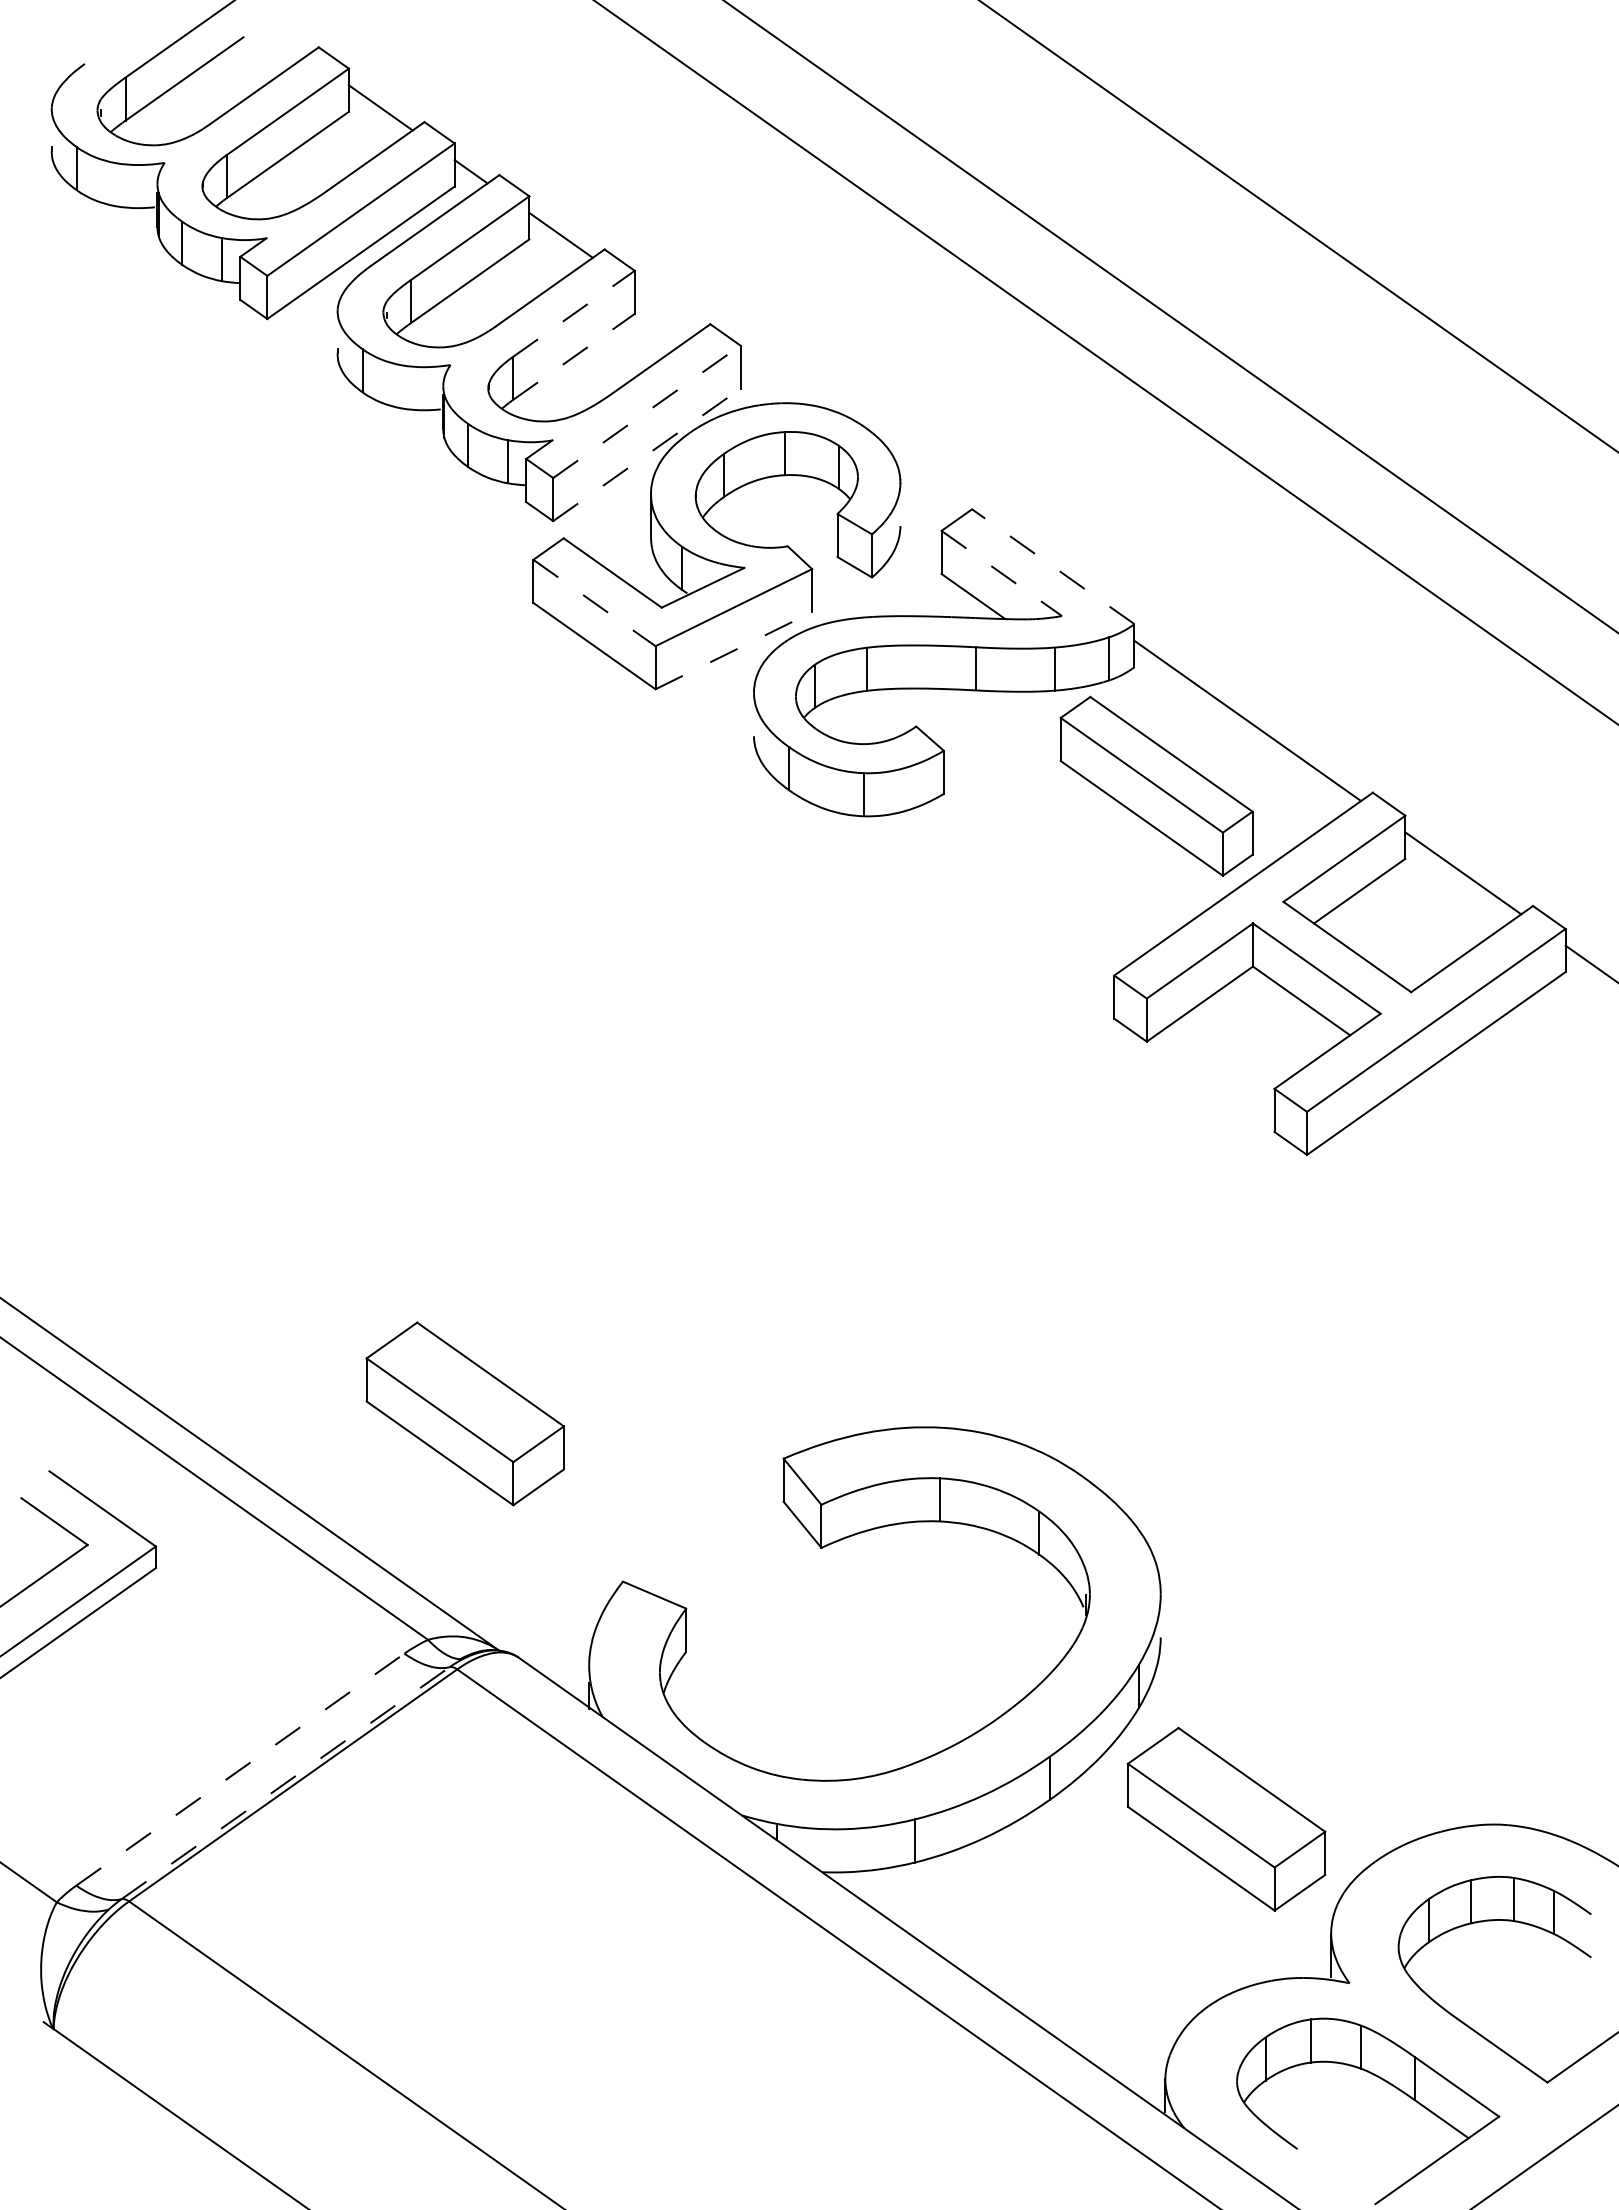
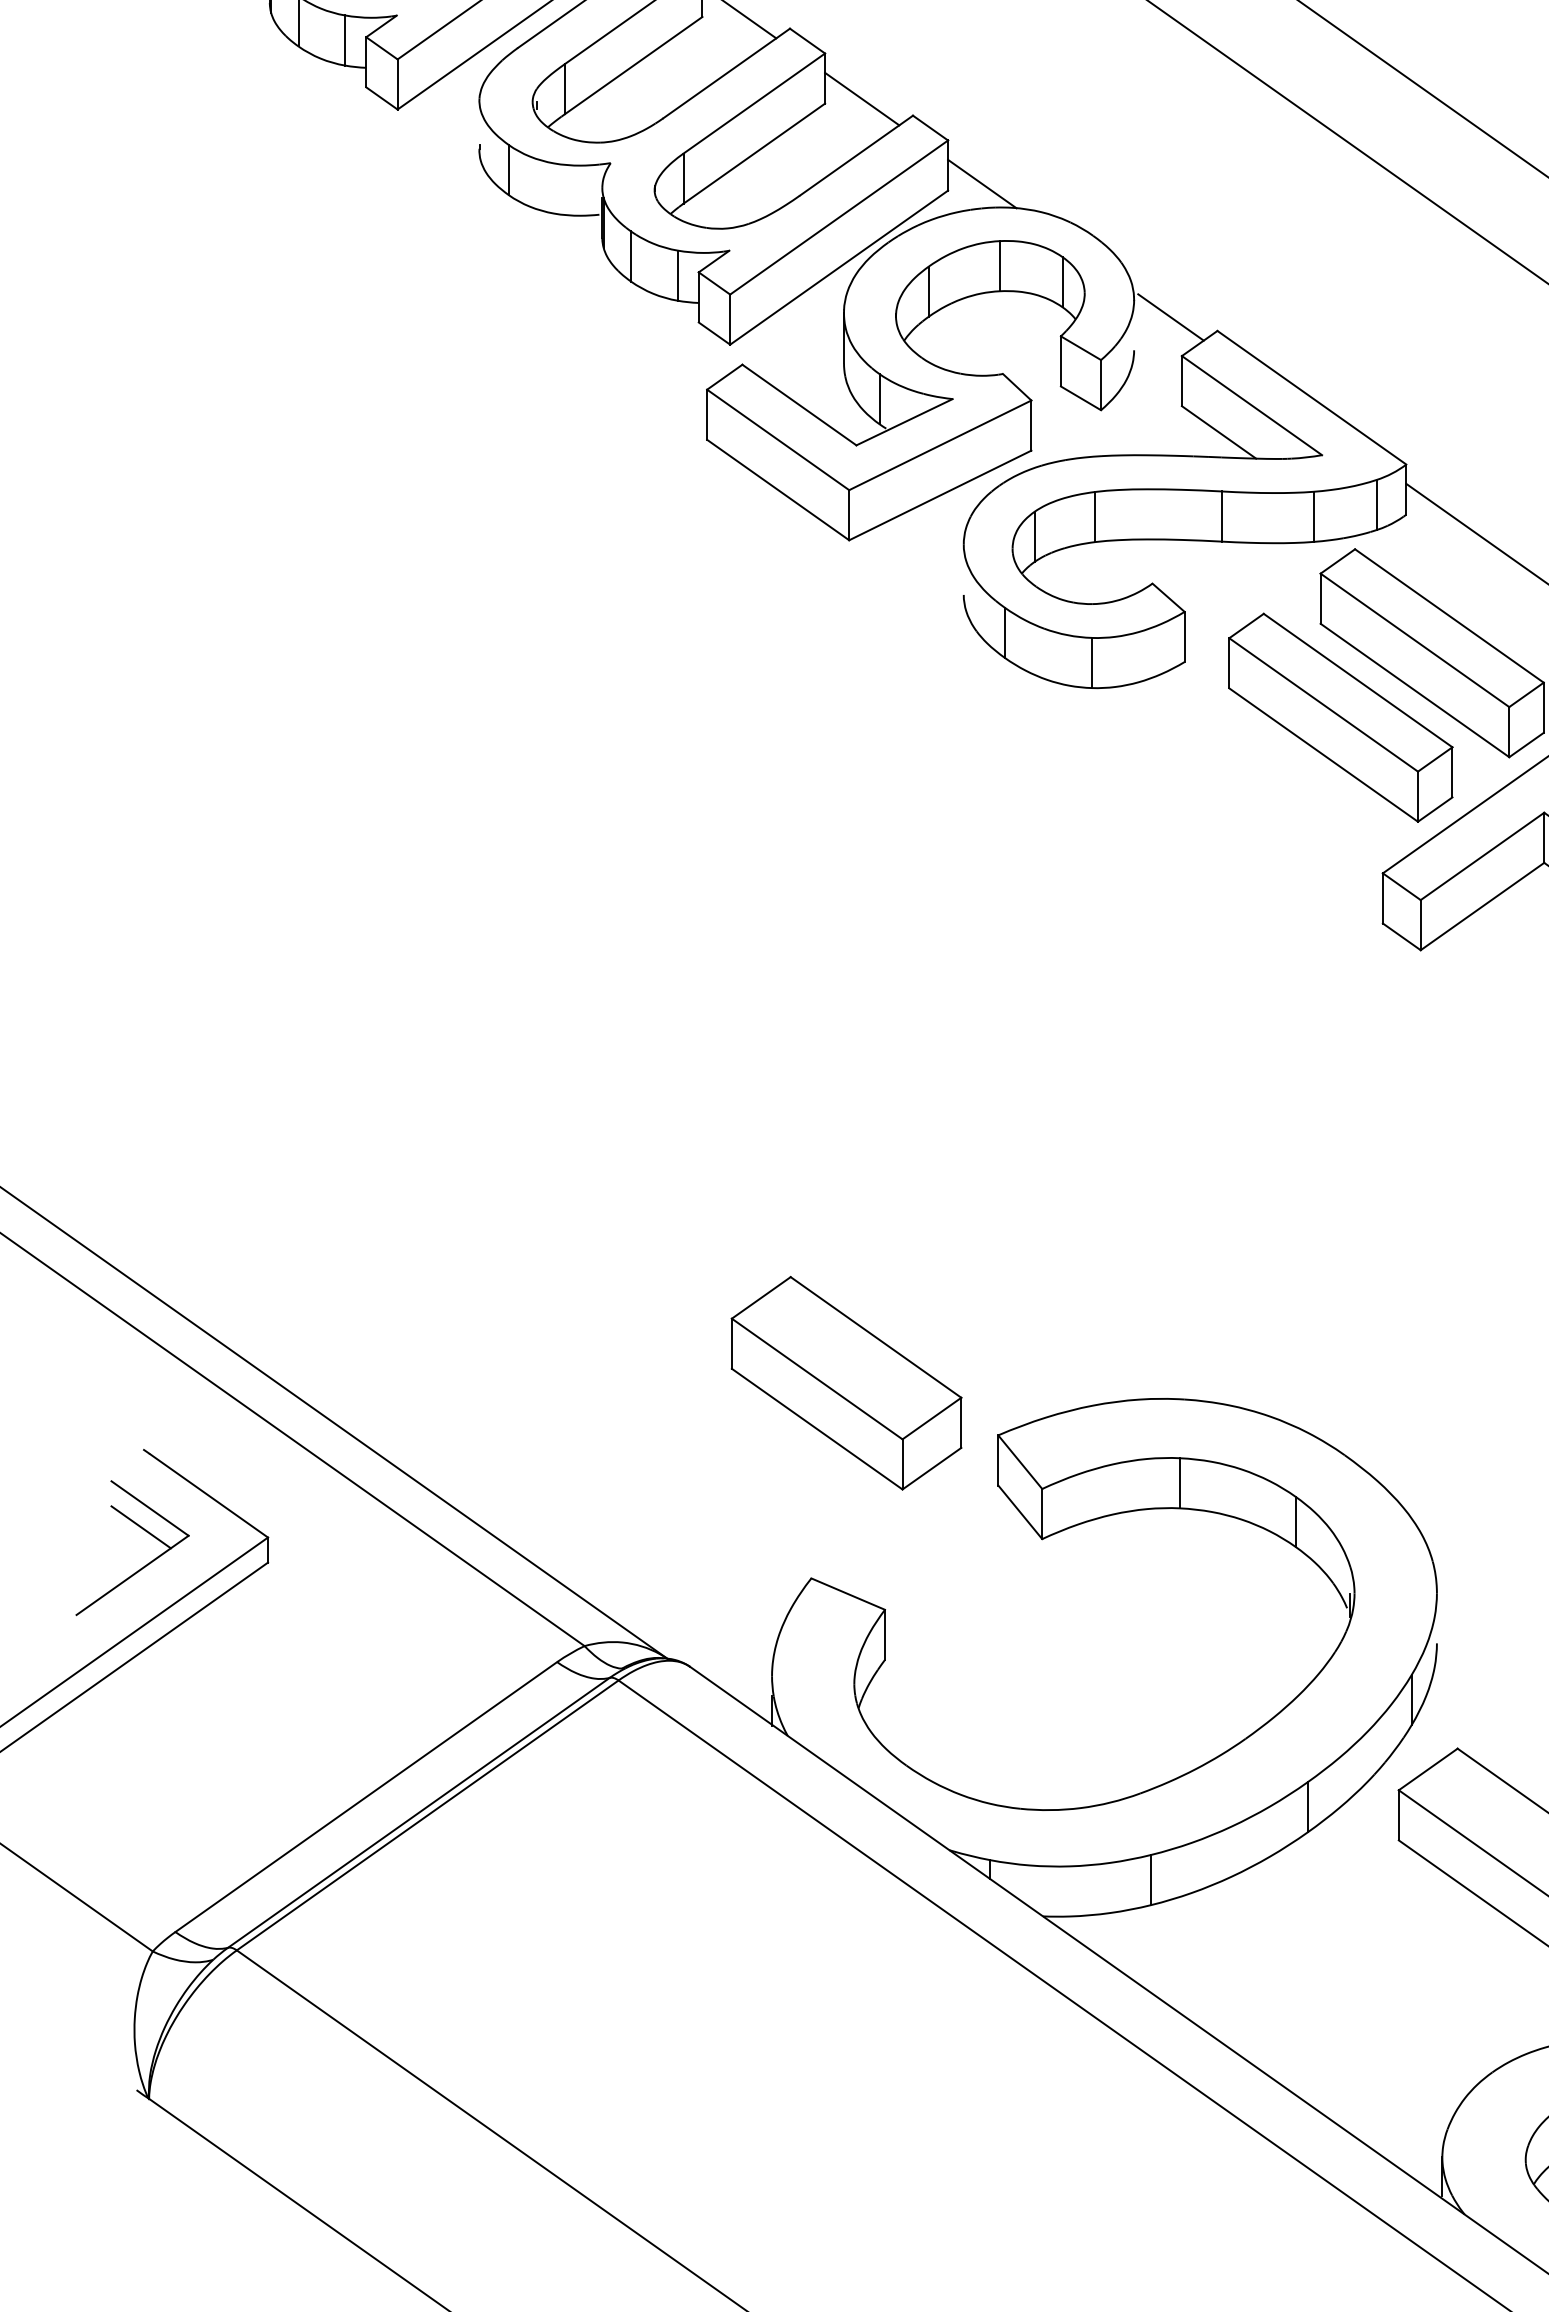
line: (666, 309) -> (861, 98), added
line: (573, 313) -> (753, 103), dashed -> solid
line: (573, 356) -> (753, 153), dashed -> solid
line: (769, 382) -> (981, 183), added
line: (646, 411) -> (838, 217), dashed -> solid
line: (646, 454) -> (838, 267), dashed -> solid
line: (931, 497) -> (1170, 317), added
line: (1052, 566) -> (1311, 397), dashed -> solid
line: (1001, 573) -> (1251, 405), dashed -> solid
line: (594, 603) -> (778, 440), dashed -> solid
line: (734, 650) -> (941, 495), dashed -> solid
part: (1078, 841) -> (1341, 717), added
part: (465, 1413) -> (846, 1382), moved
line: (46, 1537) -> (140, 1527), added
line: (240, 1769) -> (366, 1796), dashed -> solid
line: (285, 1783) -> (418, 1813), dashed -> solid

